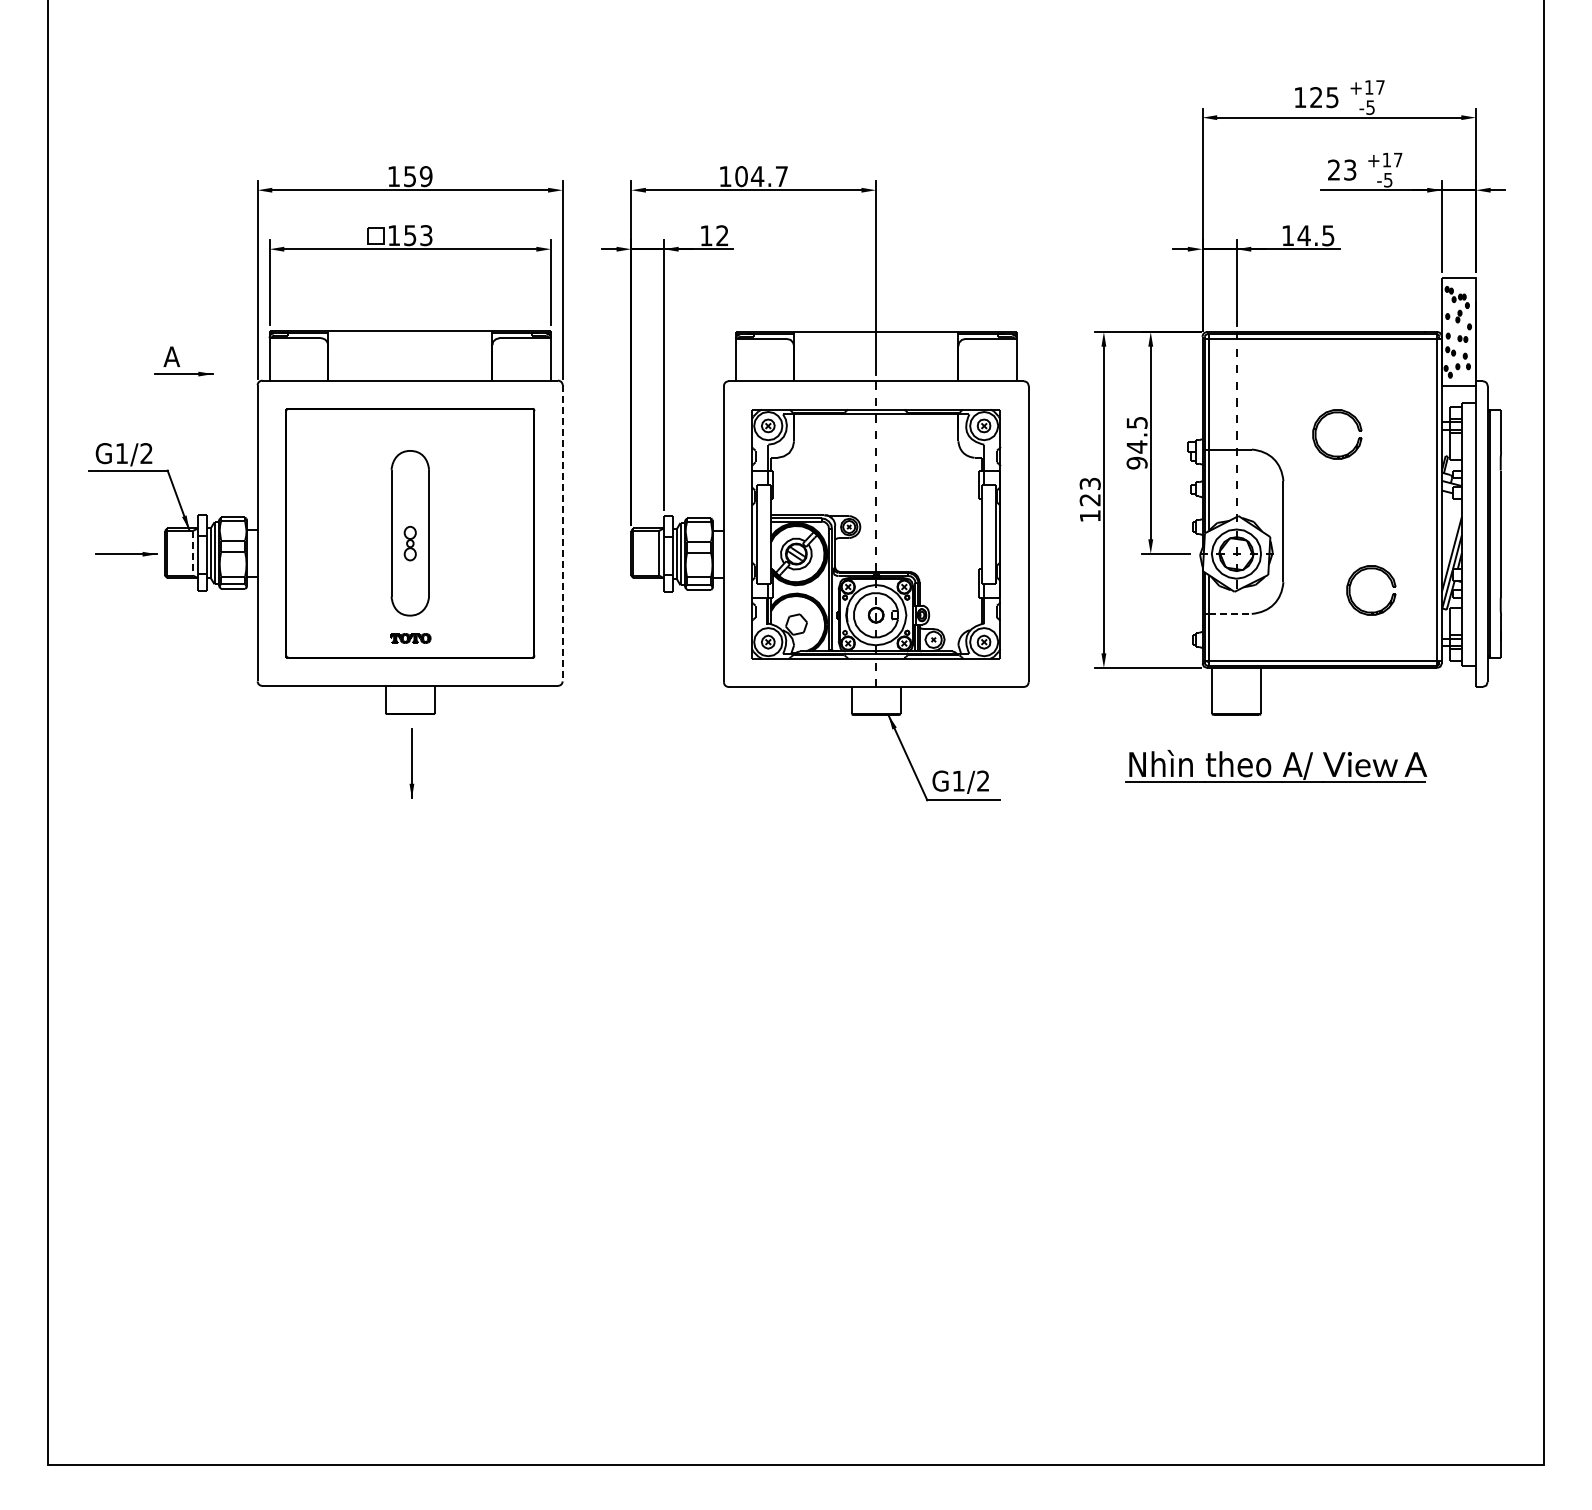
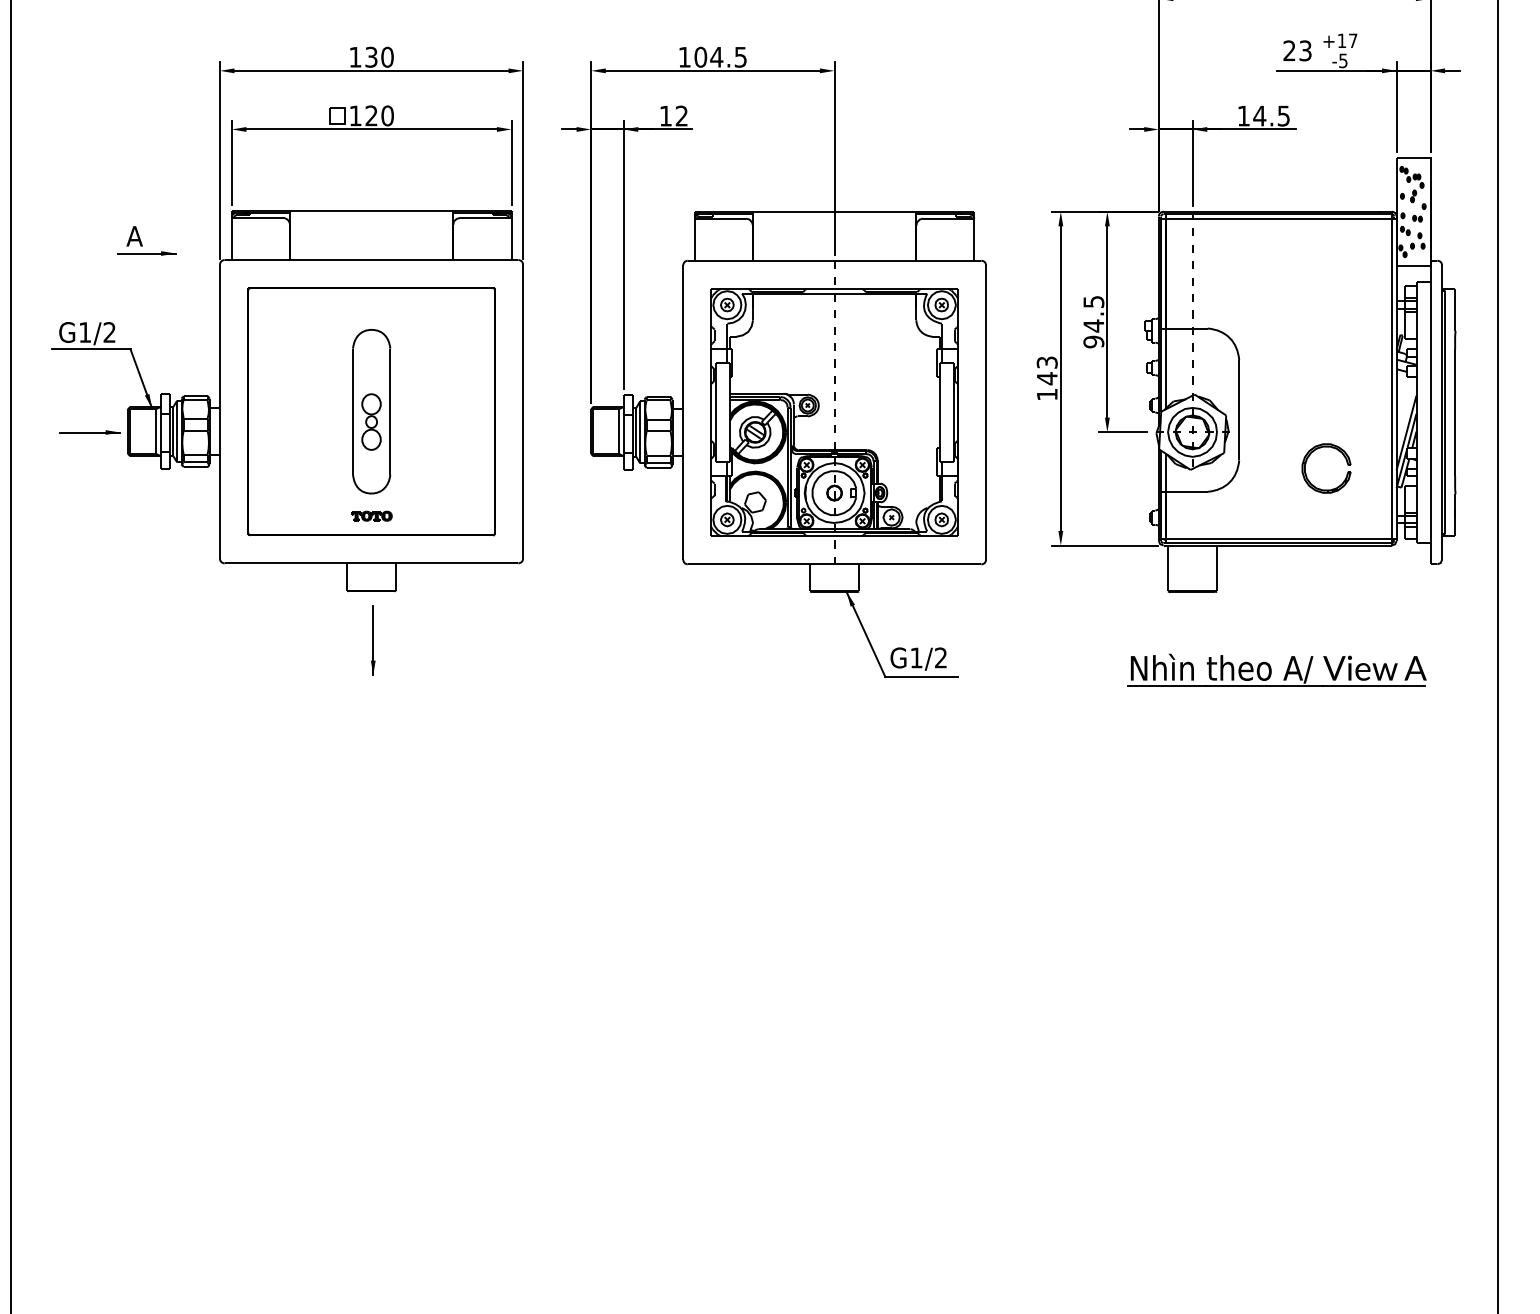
text: (418, 176) -> (379, 57), 159 -> 130
text: (781, 176) -> (740, 57), 104.7 -> 104.5
text: (418, 235) -> (379, 115), 153 -> 120
part: (1357, 429) -> (1312, 308), removed
text: (1089, 499) -> (1046, 378), 123 -> 143
line: (562, 533) -> (522, 411), dashed -> solid
part: (410, 543) -> (371, 421), size x1.67
line: (193, 553) -> (156, 431), dashed -> solid
line: (1231, 613) -> (1187, 491), dashed -> solid
part: (1276, 766) -> (1277, 670), moved

